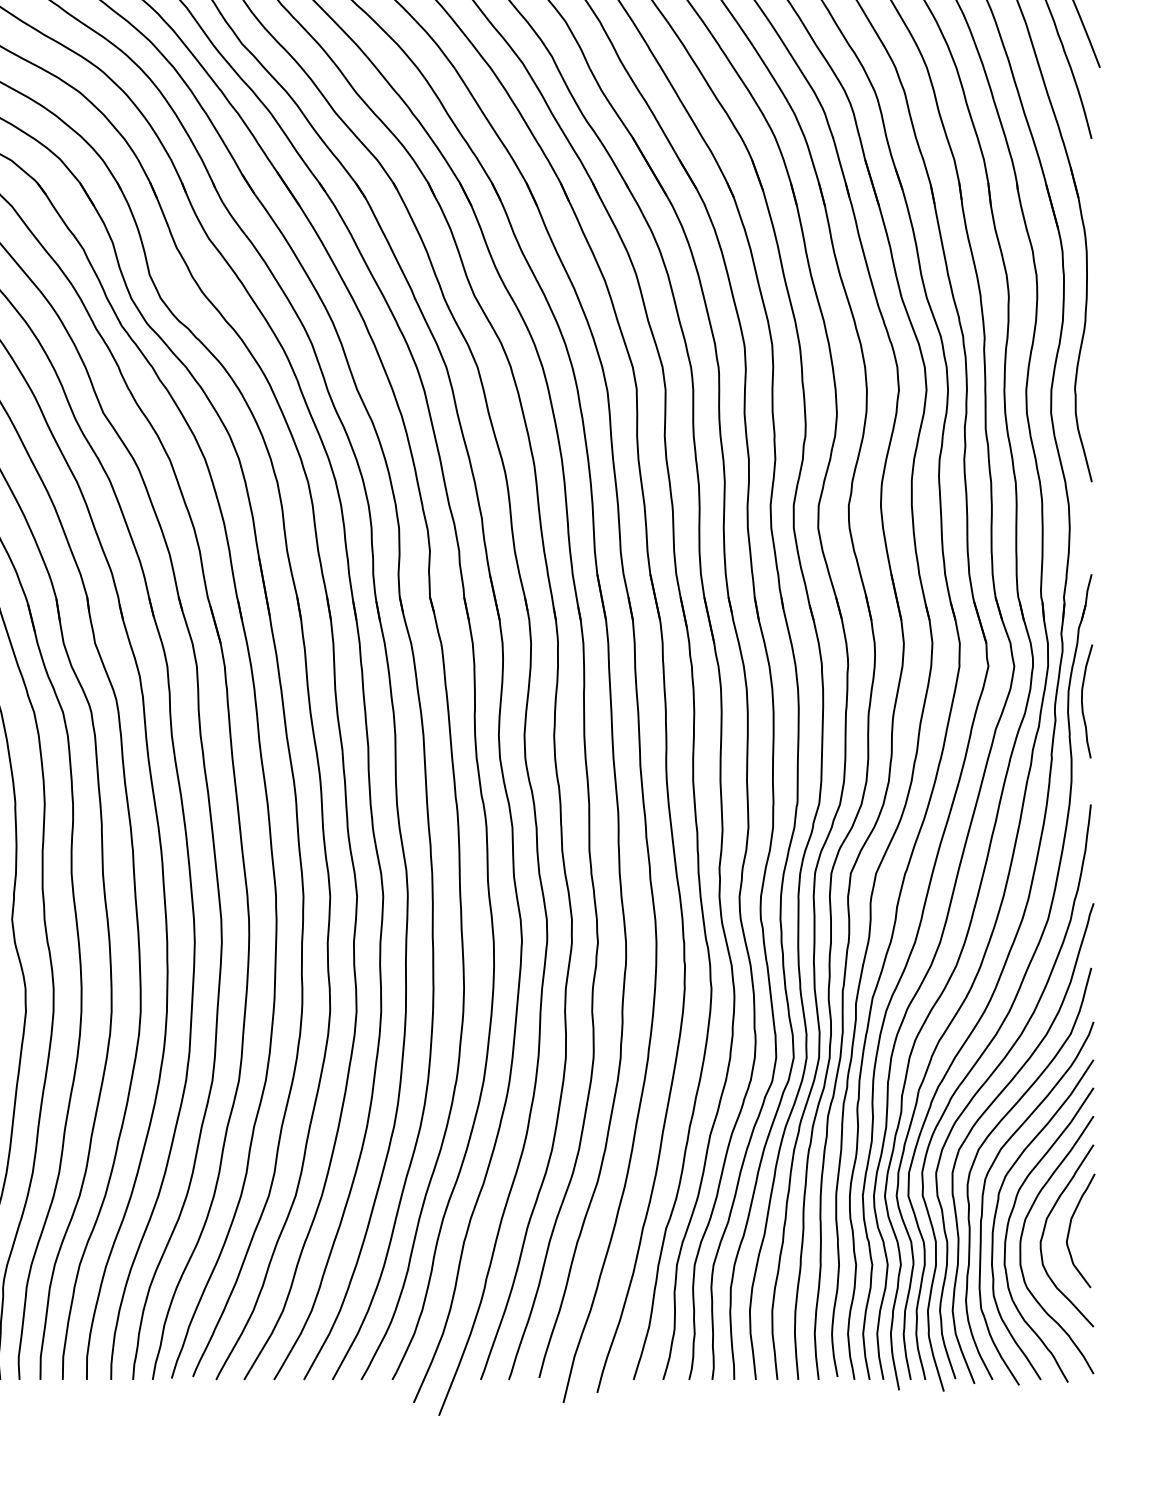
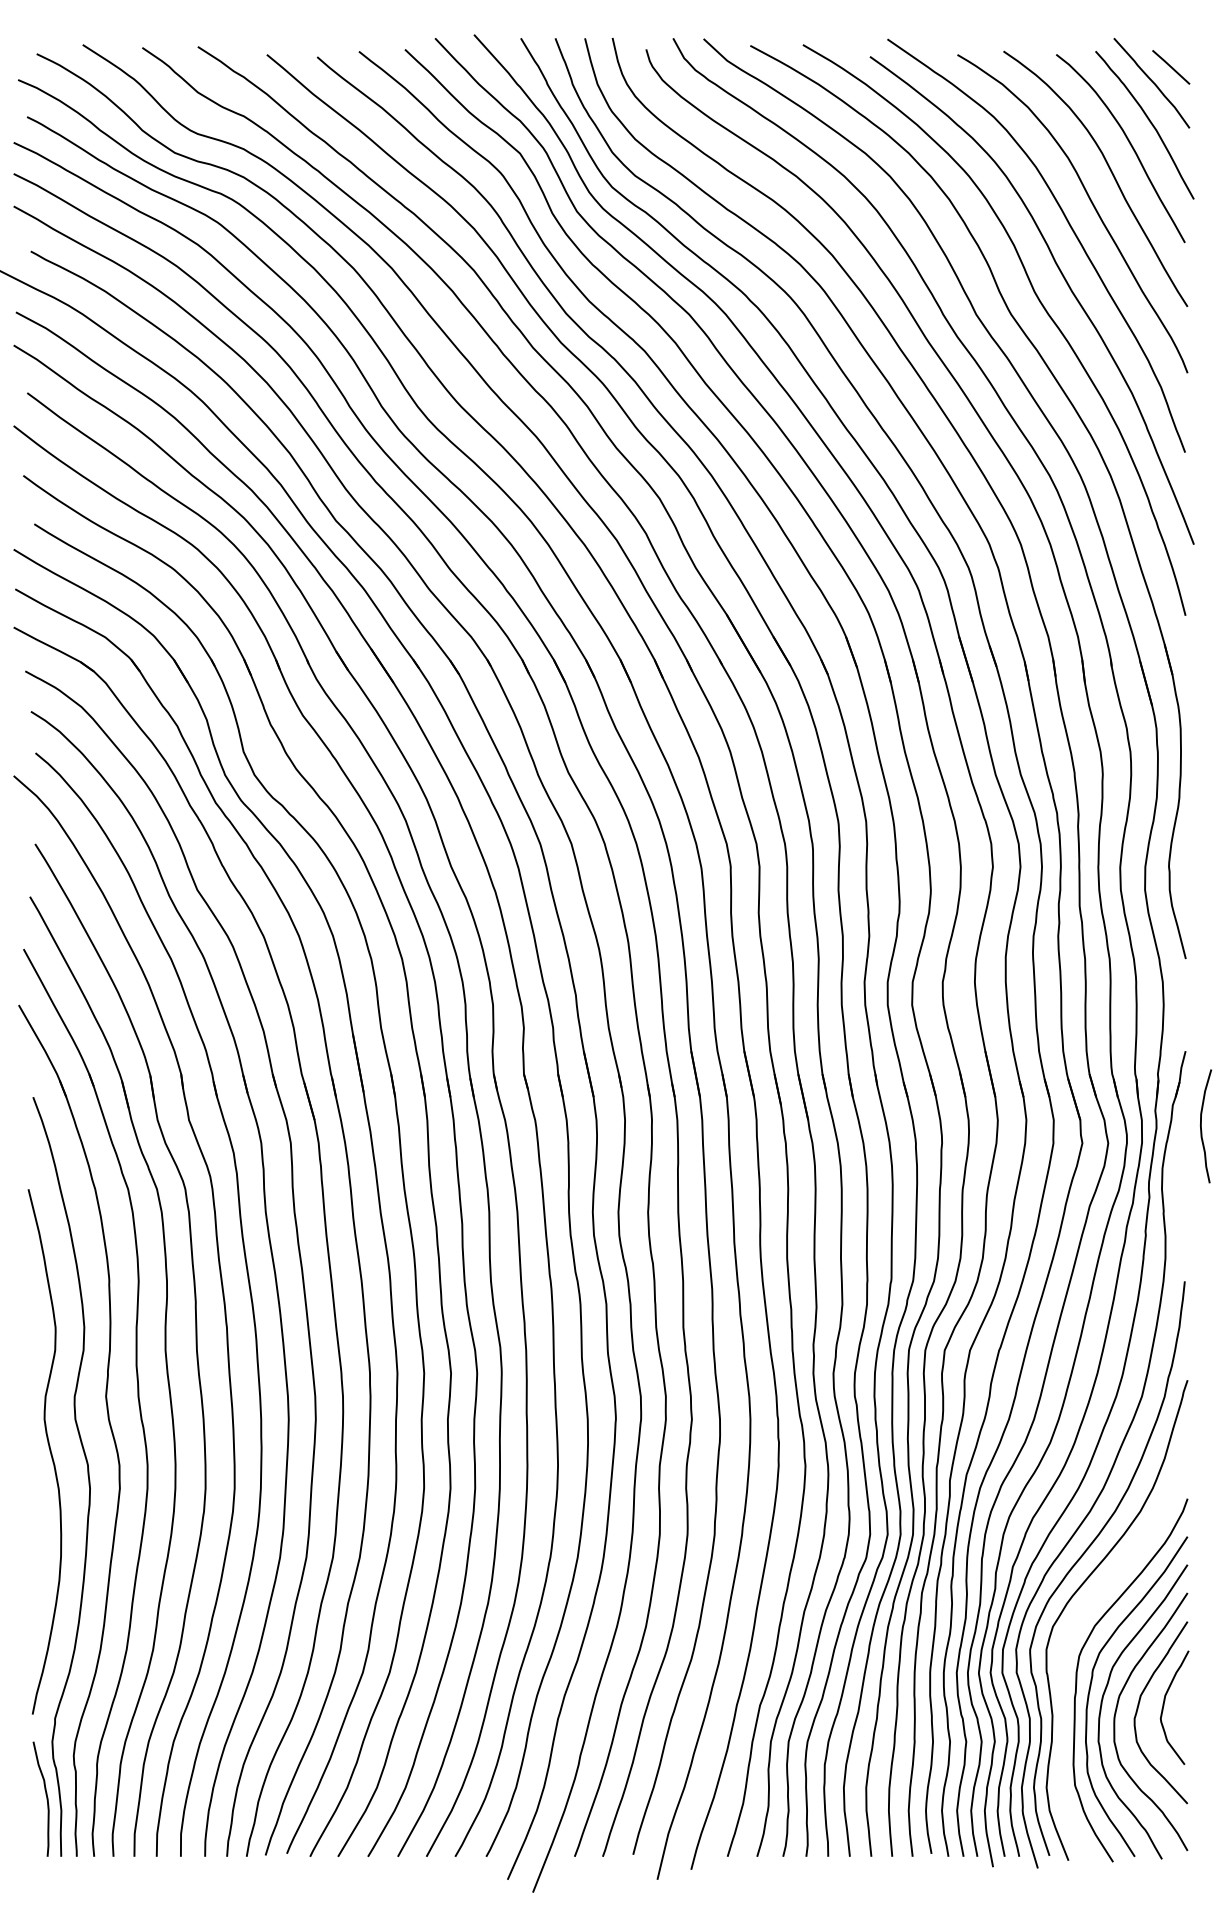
curve: (1082, 701) -> (1201, 1126), moved
curve: (986, 1140) -> (1080, 1617), removed

